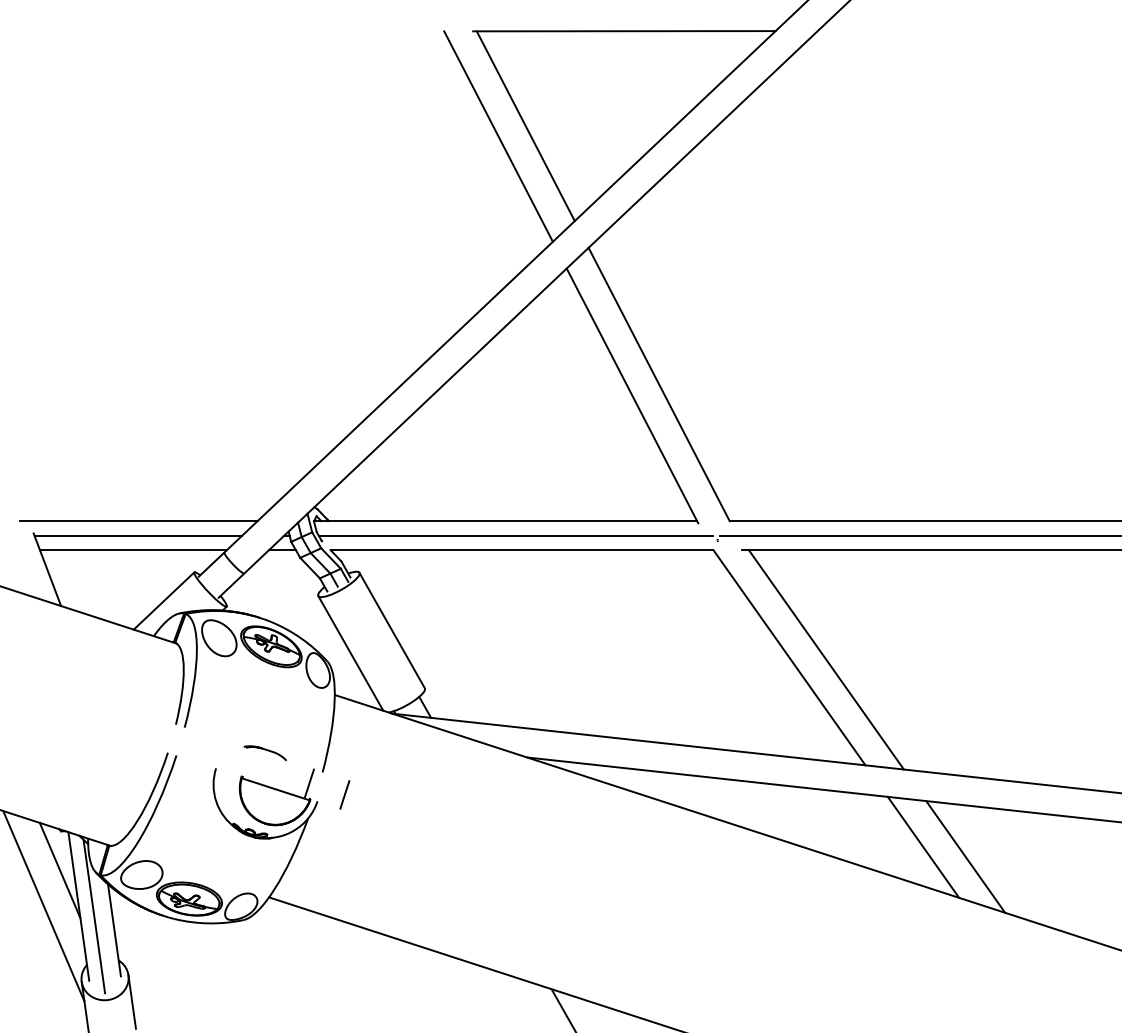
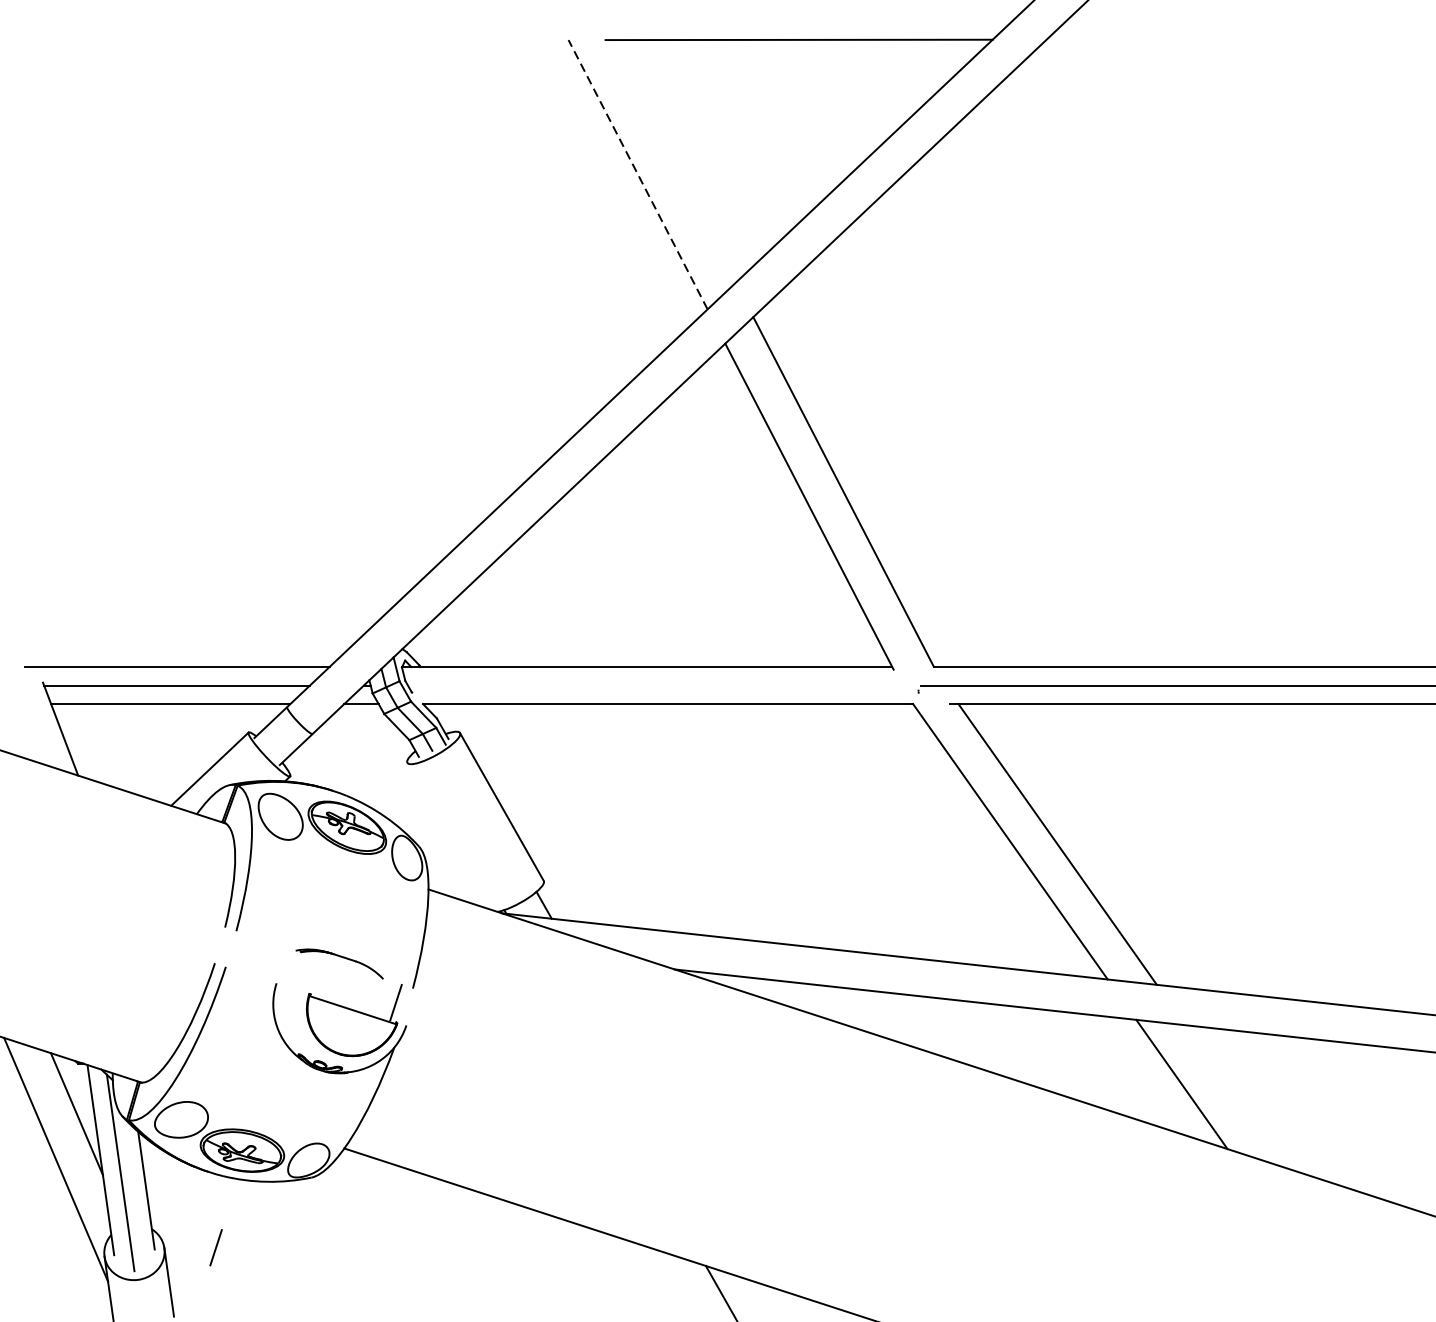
line: (525, 126) -> (672, 161), removed
line: (498, 136) -> (638, 174), solid -> dashed
line: (515, 535) -> (659, 685), removed
line: (350, 653) -> (448, 836), removed
part: (264, 753) -> (338, 964), size x1.6
line: (344, 794) -> (215, 1247), moved
line: (965, 856) -> (1235, 1096), removed

